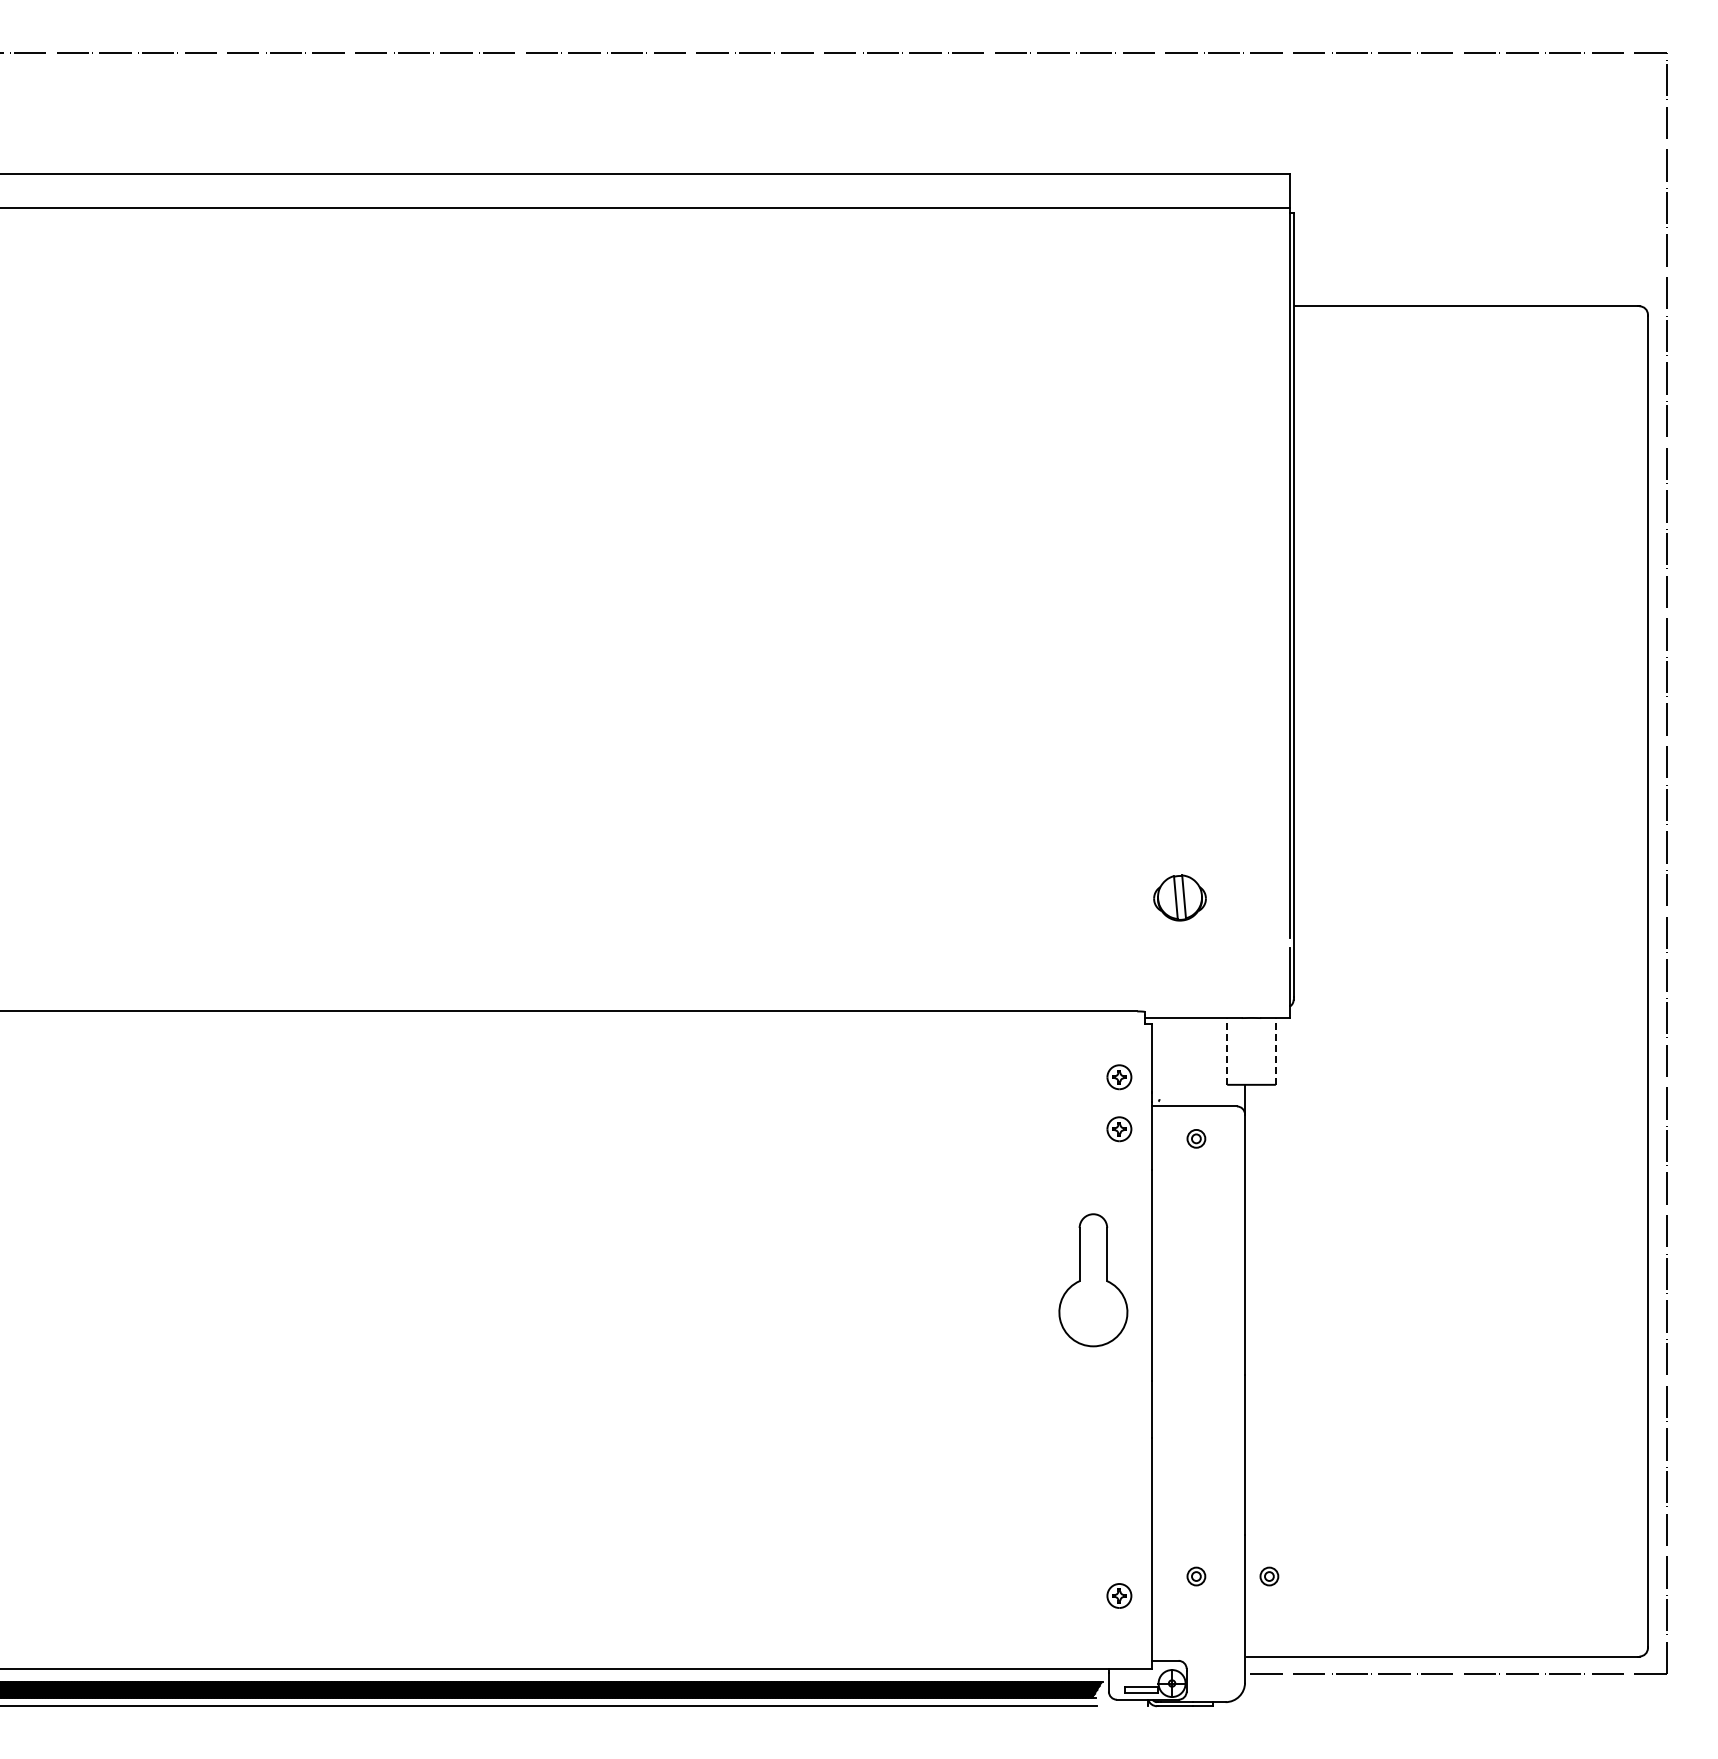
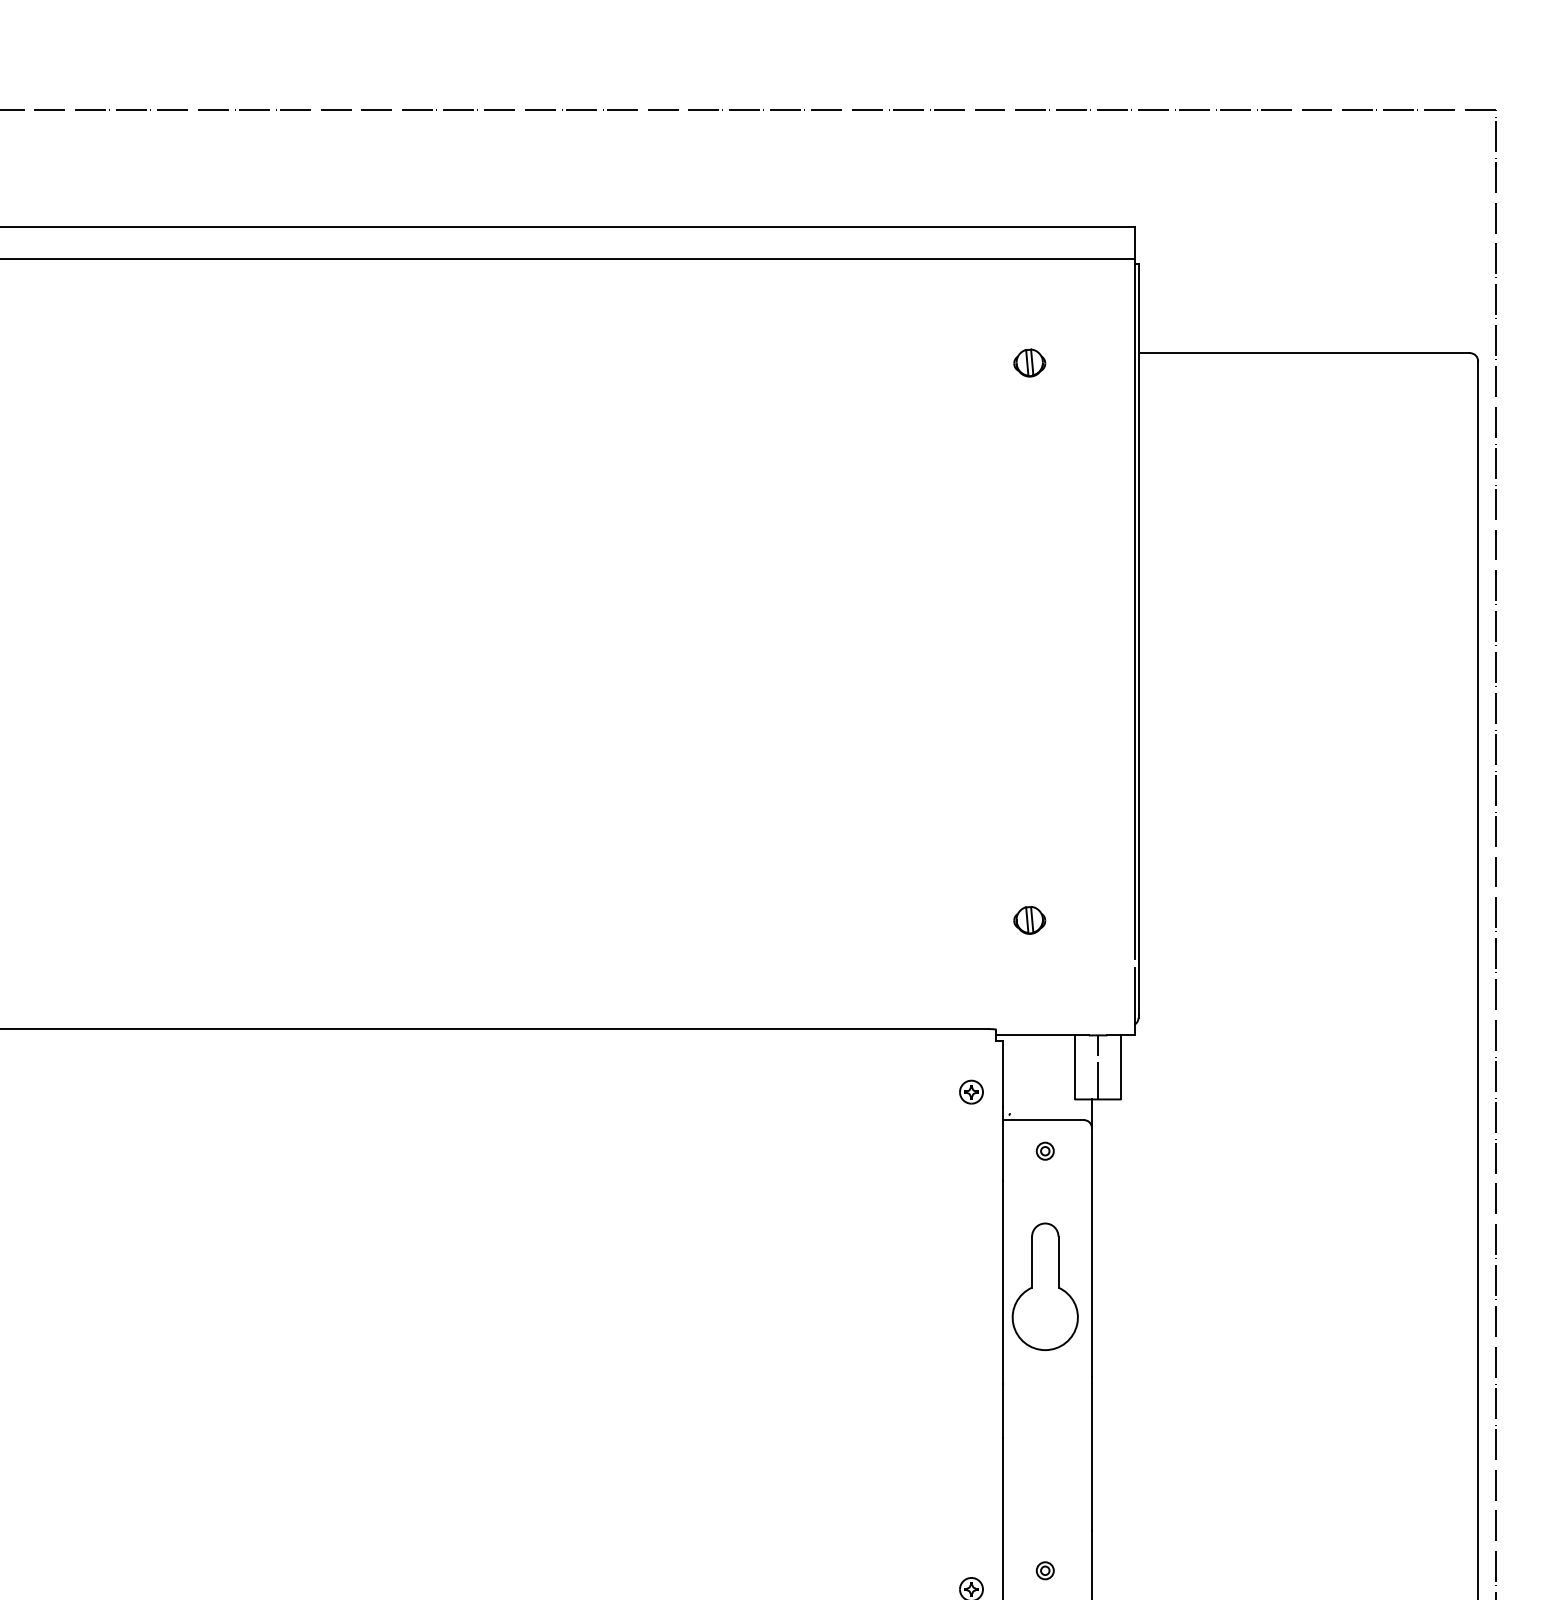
part: (1180, 316) -> (1030, 362), added
part: (1180, 897) -> (1030, 919), size x0.62
line: (1227, 1050) -> (1075, 1066), dashed -> solid
line: (1275, 1050) -> (1121, 1066), dashed -> solid
line: (1251, 1051) -> (1098, 1067), added
part: (1119, 1129) -> (971, 1142), removed
part: (1093, 1280) -> (1045, 1287), moved
part: (1269, 1576) -> (1115, 1570), removed

